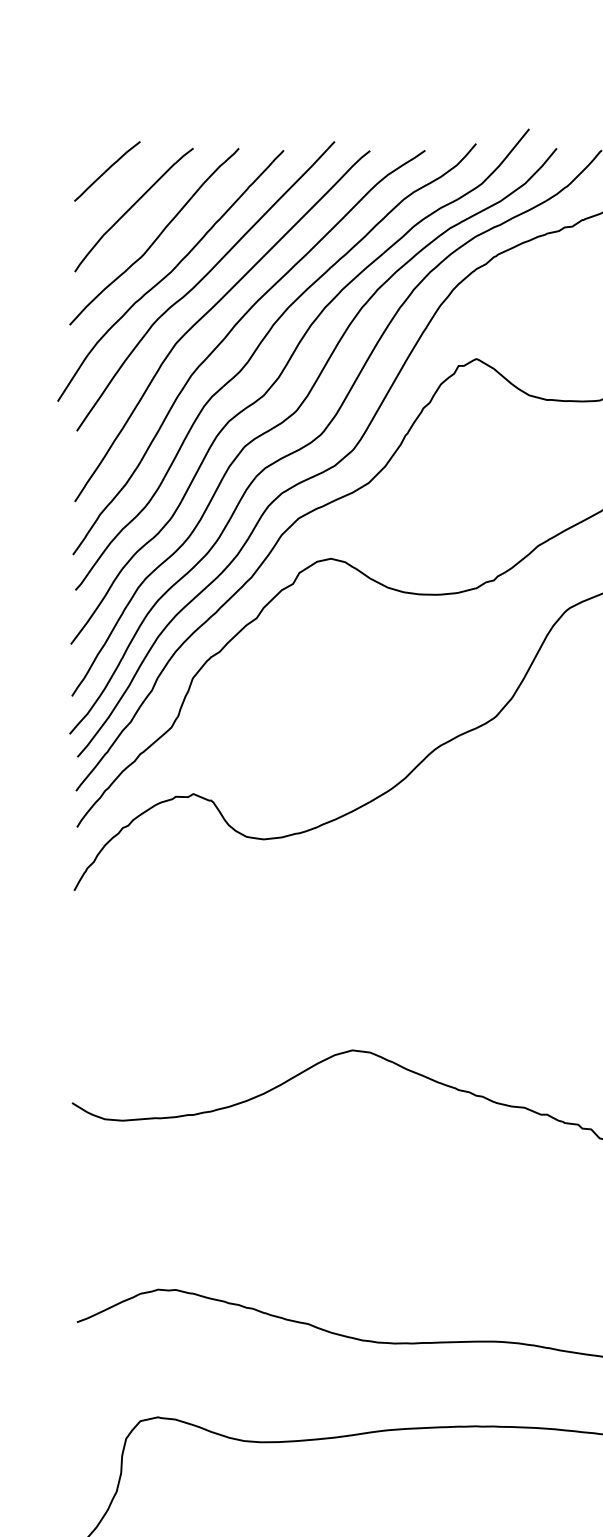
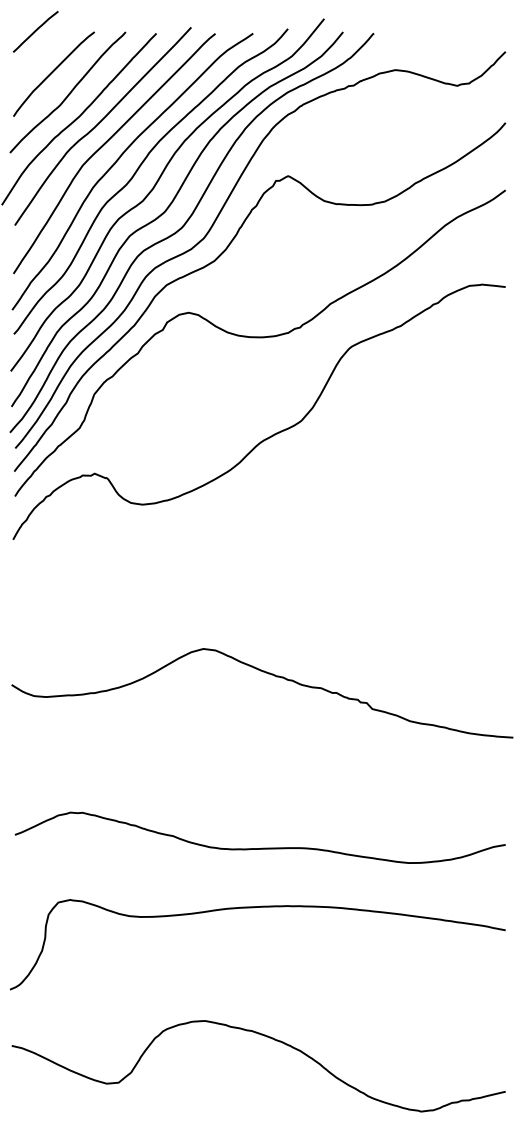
line: (106, 170) -> (35, 31), moved

